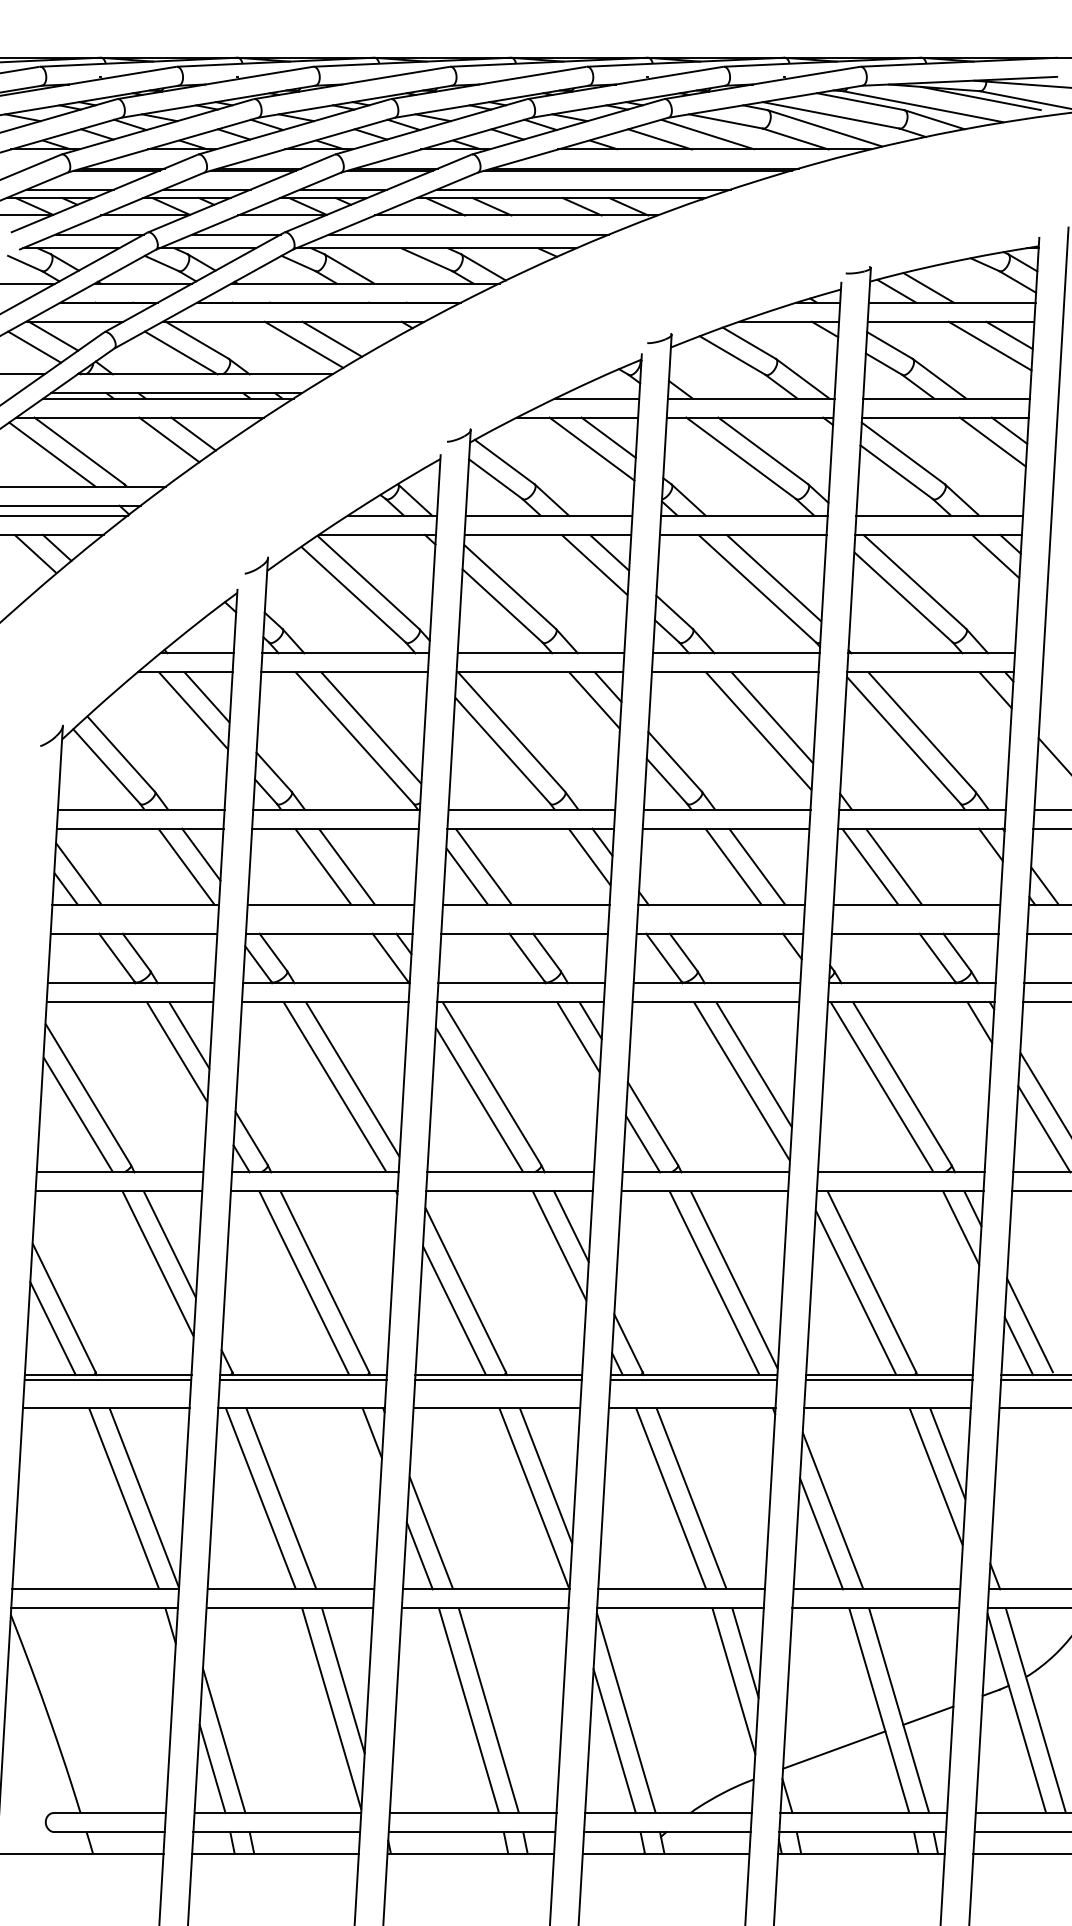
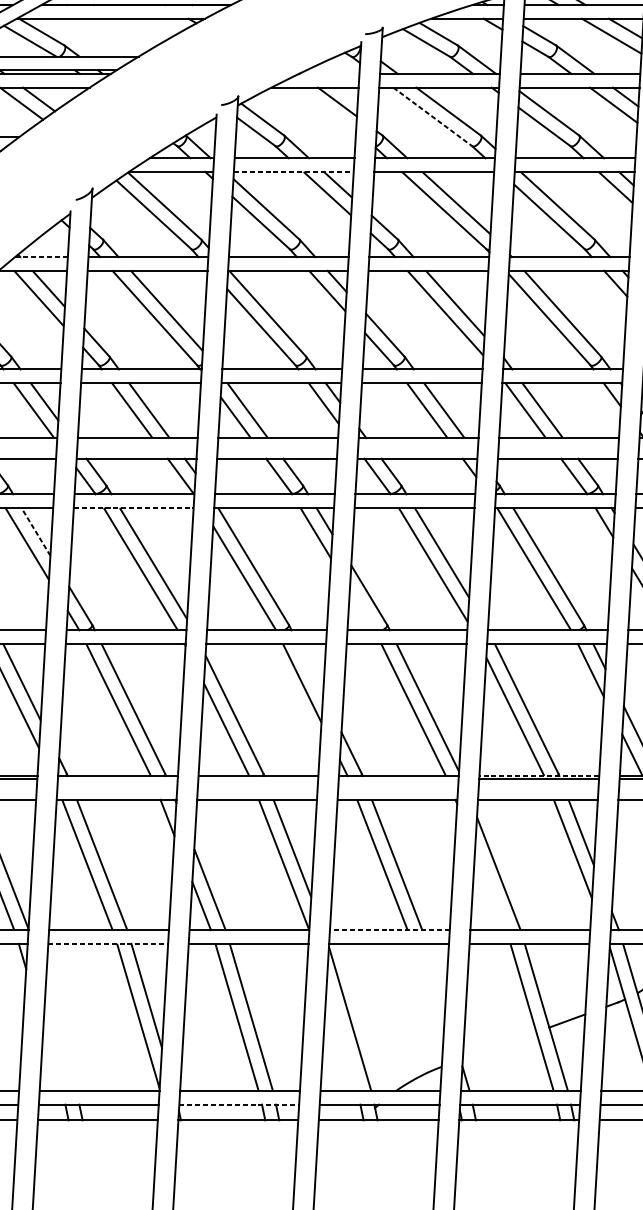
line: (332, 338) -> (138, 30), removed
line: (303, 344) -> (118, 35), removed
line: (597, 398) -> (329, 73), removed
line: (591, 448) -> (325, 109), removed
line: (741, 458) -> (432, 117), solid -> dashed
line: (548, 534) -> (294, 171), solid -> dashed
line: (197, 653) -> (41, 257), solid -> dashed
line: (325, 1002) -> (133, 508), solid -> dashed
line: (189, 1035) -> (36, 531), solid -> dashed
line: (642, 1143) -> (361, 609), removed
line: (571, 1226) -> (310, 669), removed
line: (888, 1375) -> (538, 776), solid -> dashed
line: (302, 1379) -> (117, 779), removed
line: (498, 1379) -> (258, 779), removed
line: (693, 1379) -> (398, 779), removed
line: (821, 1533) -> (490, 889), removed
line: (681, 1589) -> (389, 930), solid -> dashed
line: (290, 1608) -> (108, 943), solid -> dashed
line: (745, 1652) -> (435, 975), removed
line: (733, 1681) -> (427, 996), removed
line: (224, 1740) -> (61, 1038), removed
line: (614, 1741) -> (341, 1039), removed
line: (834, 1749) -> (499, 1045), removed
line: (212, 1769) -> (52, 1059), removed
line: (472, 1832) -> (239, 1104), solid -> dashed

